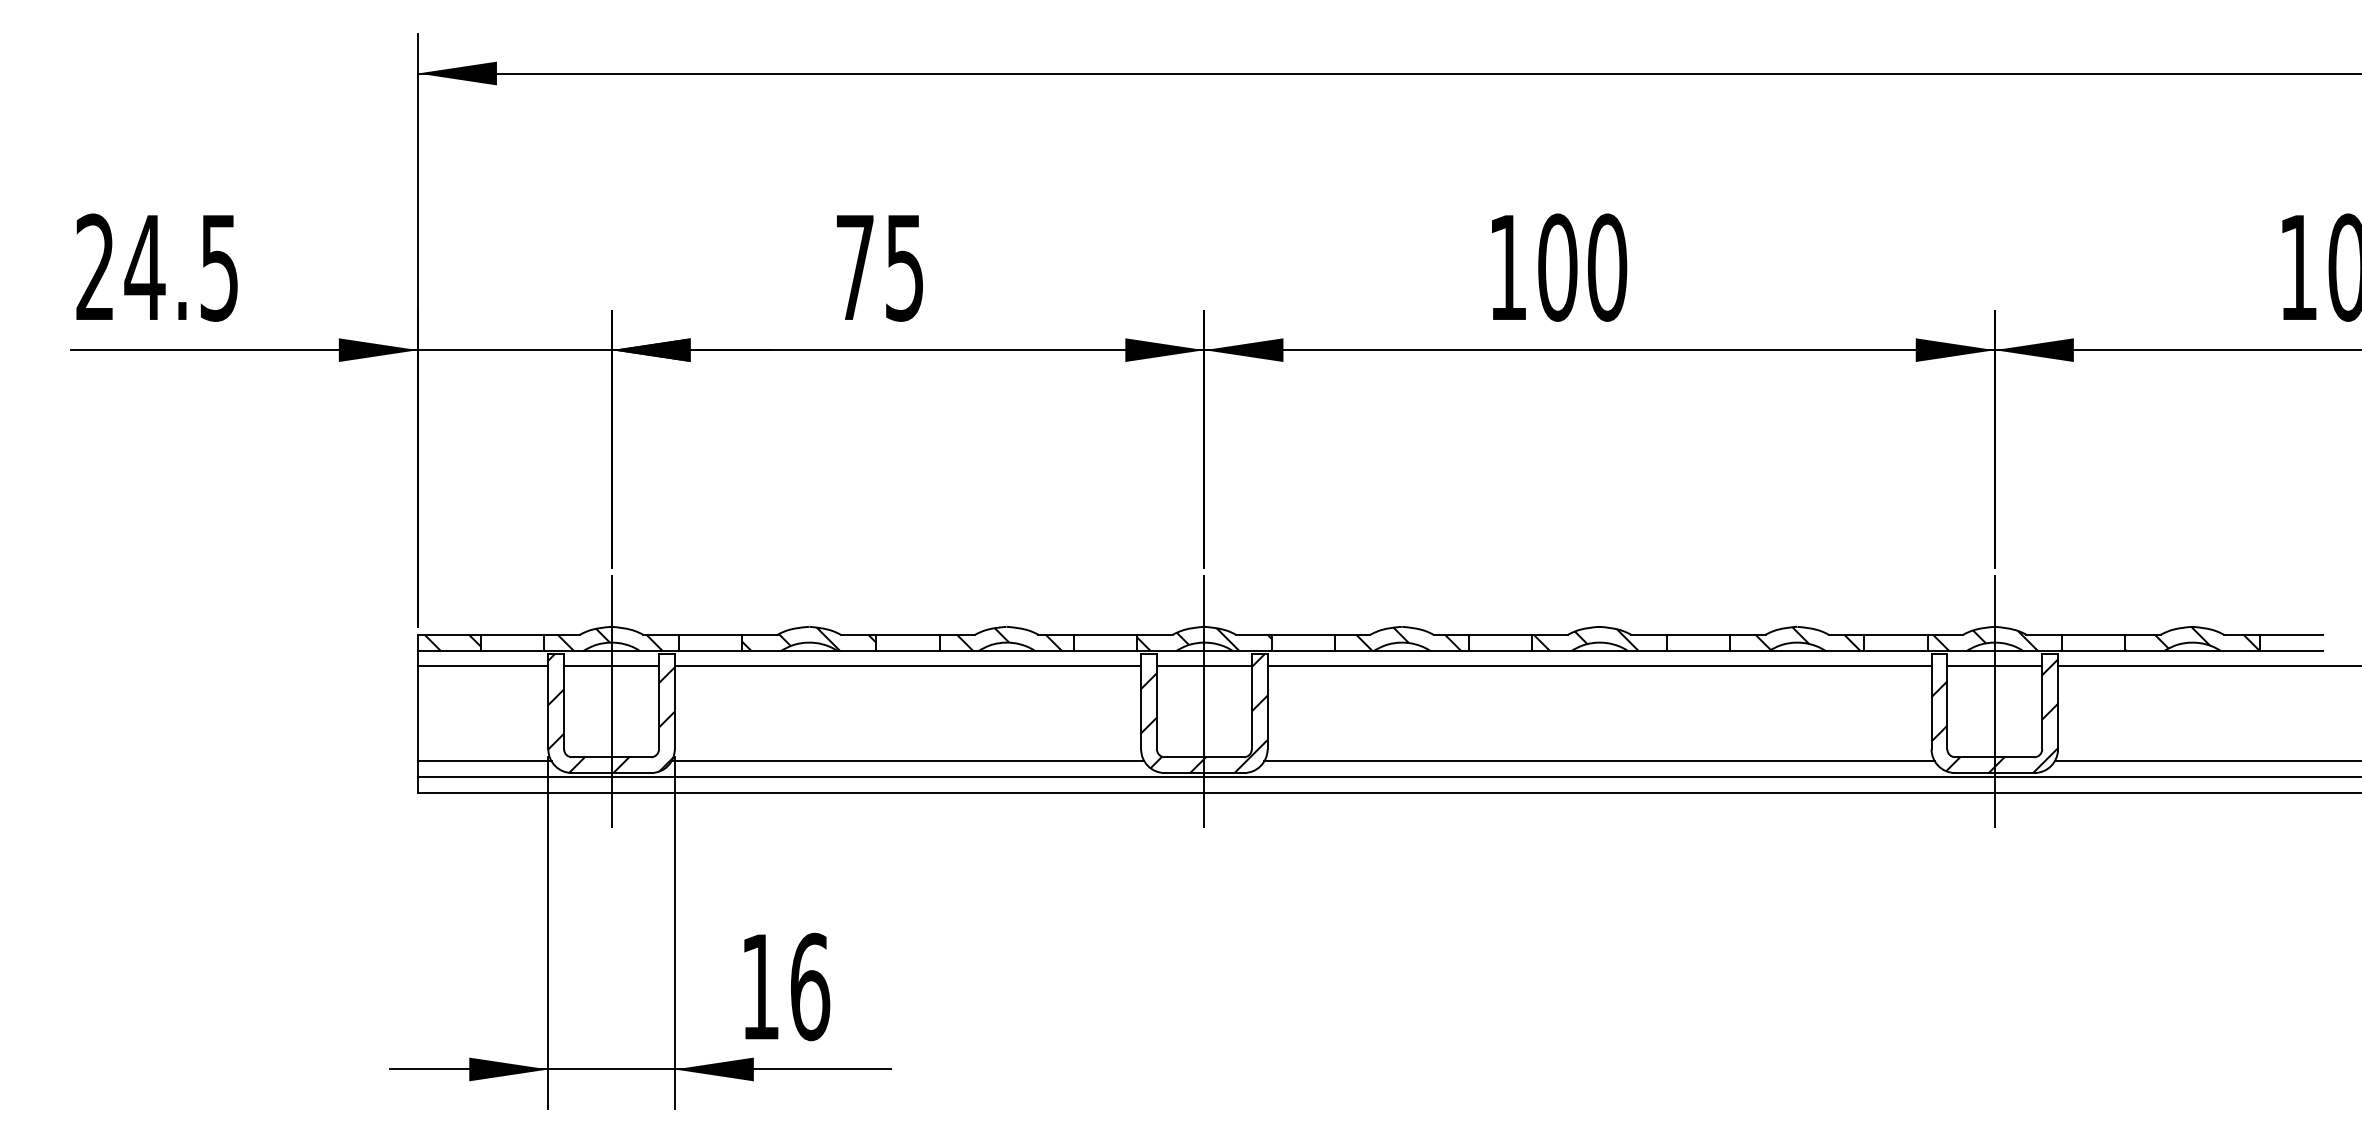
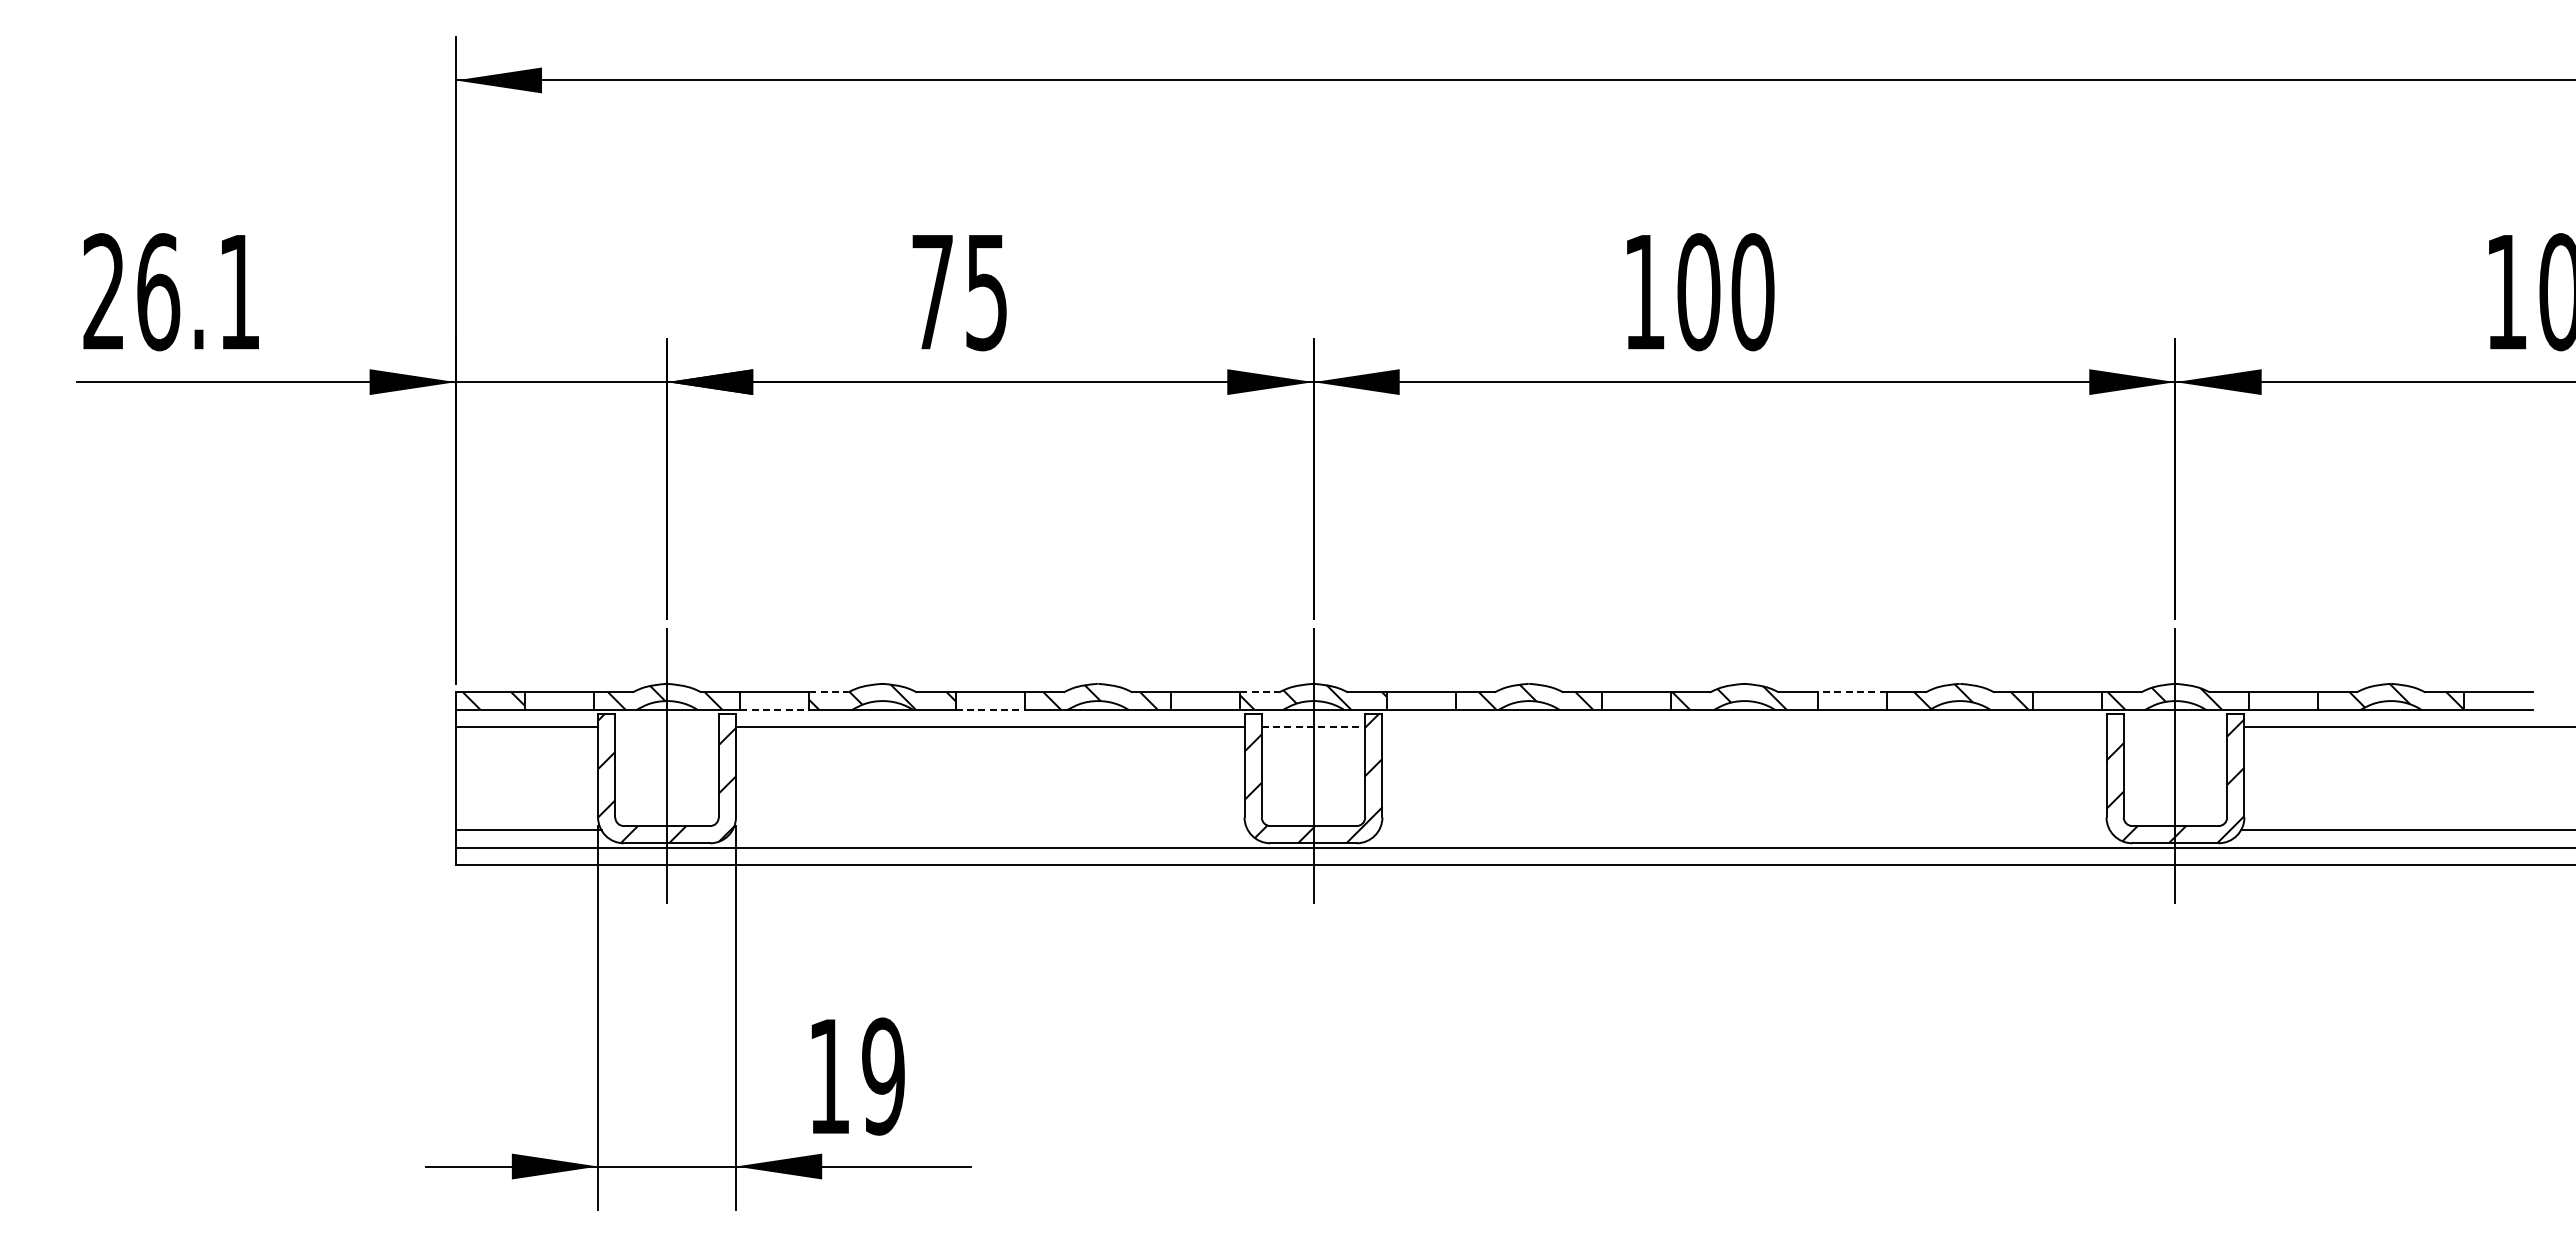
text: (181, 267) -> (197, 292), 24.5 -> 26.1
line: (760, 634) -> (829, 692), solid -> dashed
line: (1155, 634) -> (1260, 692), solid -> dashed
line: (1697, 634) -> (1851, 692), solid -> dashed
line: (711, 650) -> (775, 709), solid -> dashed
line: (908, 650) -> (990, 709), solid -> dashed
line: (611, 665) -> (666, 726), removed
line: (1204, 665) -> (1313, 726), solid -> dashed
line: (1599, 665) -> (1744, 726), removed
line: (1994, 665) -> (2175, 726), removed
line: (908, 761) -> (990, 830), removed
line: (1599, 761) -> (1744, 830), removed
text: (810, 986) -> (883, 1076), 16 -> 19

